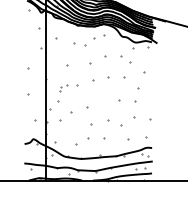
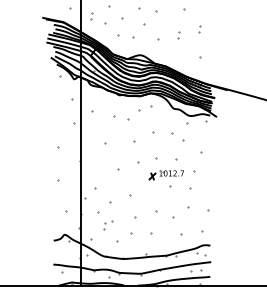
part: (63, 88) -> (108, 225), moved
part: (115, 90) -> (165, 175), added

